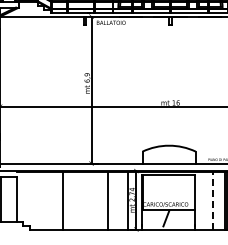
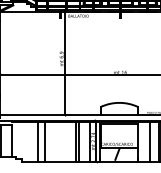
line: (53, 200) -> (37, 141), added
line: (112, 200) -> (79, 141), added
line: (212, 200) -> (150, 141), dashed -> solid

